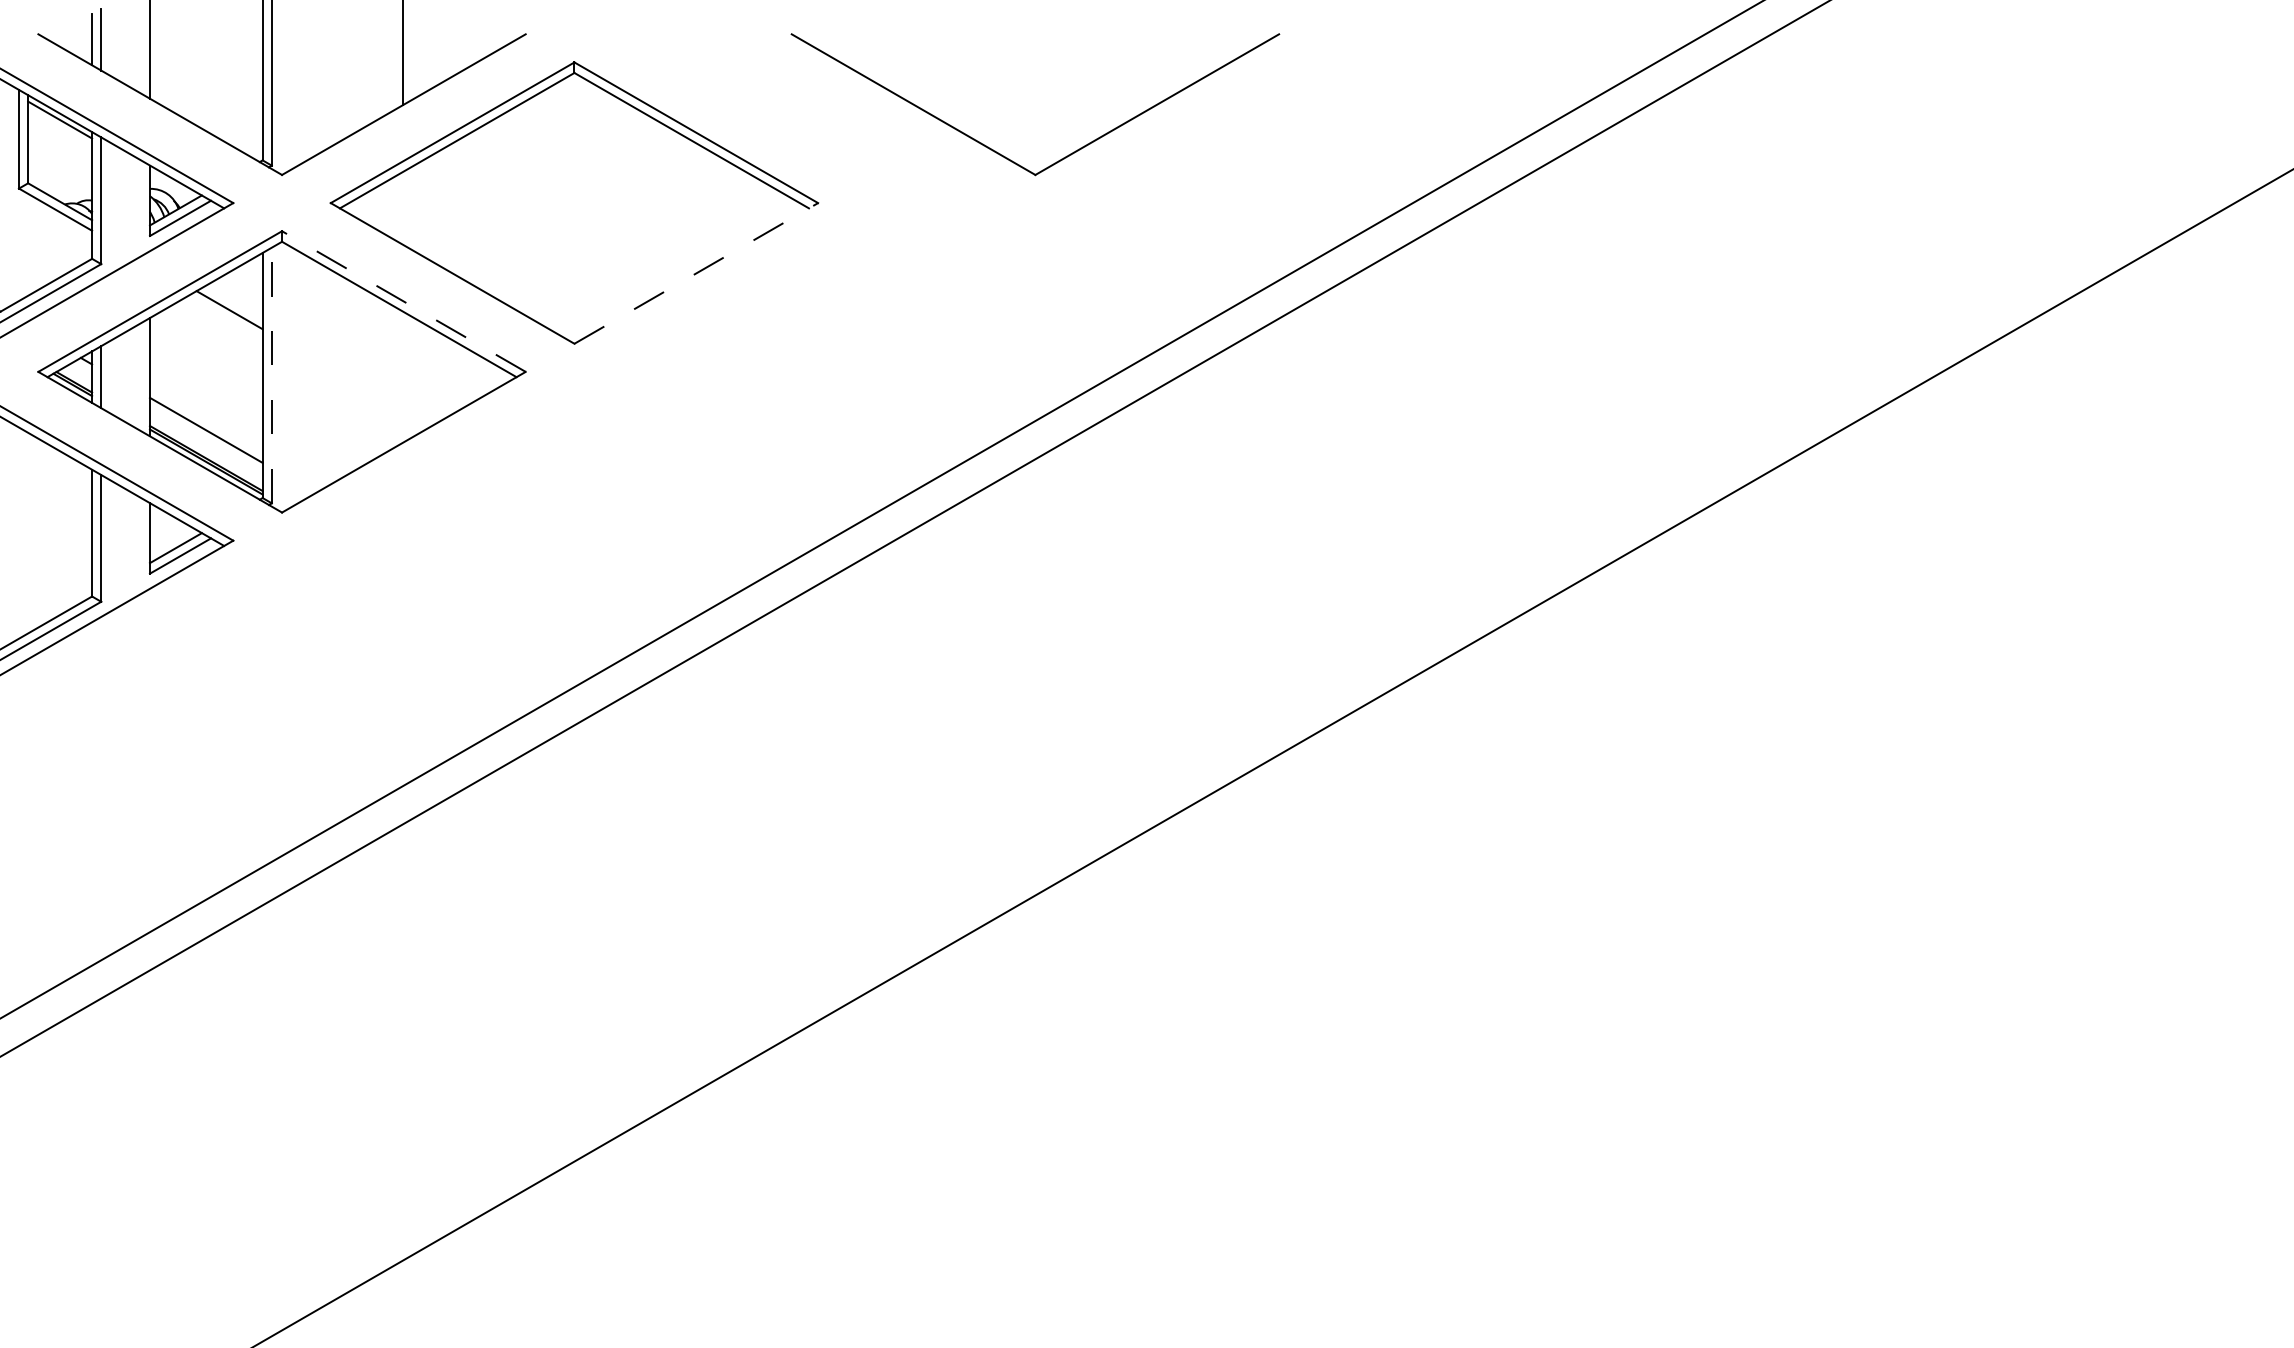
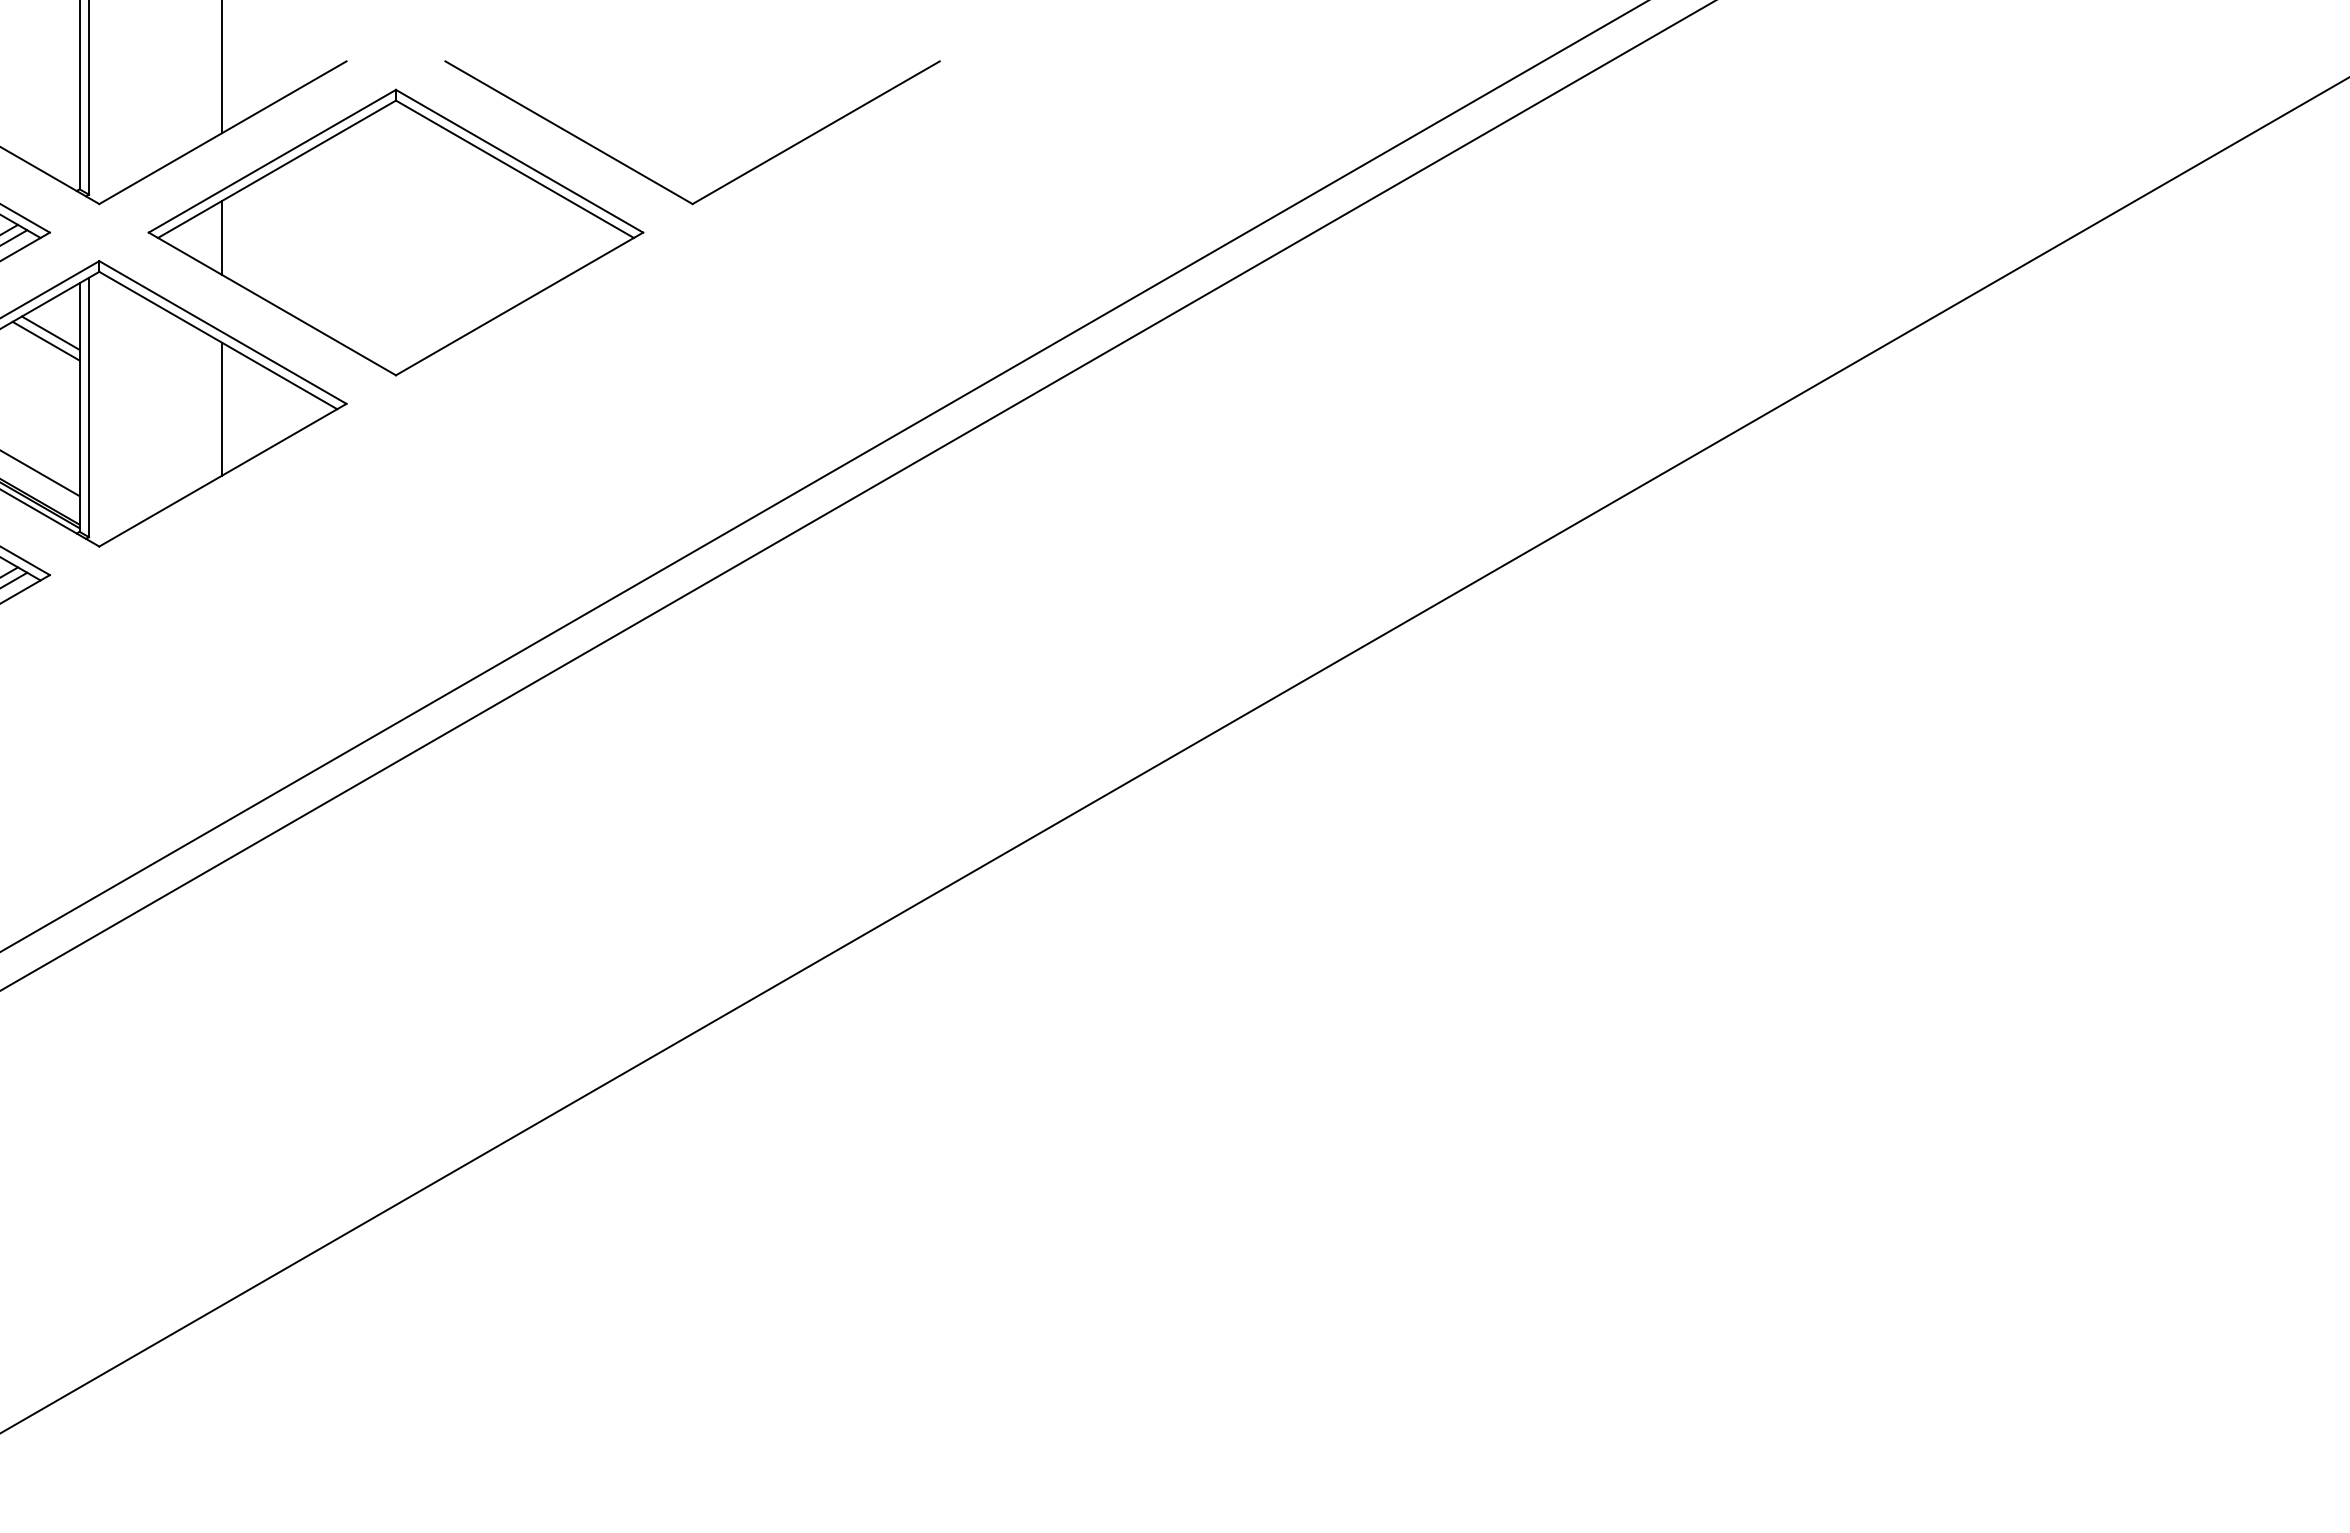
part: (1002, 154) -> (659, 183), moved
line: (402, 207) -> (221, 237), added
line: (696, 272) -> (519, 303), dashed -> solid
line: (233, 301) -> (50, 332), added
line: (403, 301) -> (222, 332), dashed -> solid
line: (271, 375) -> (88, 407), dashed -> solid
line: (402, 376) -> (221, 408), added

